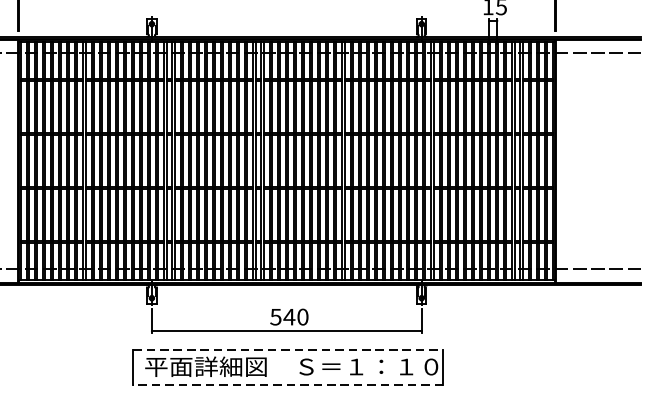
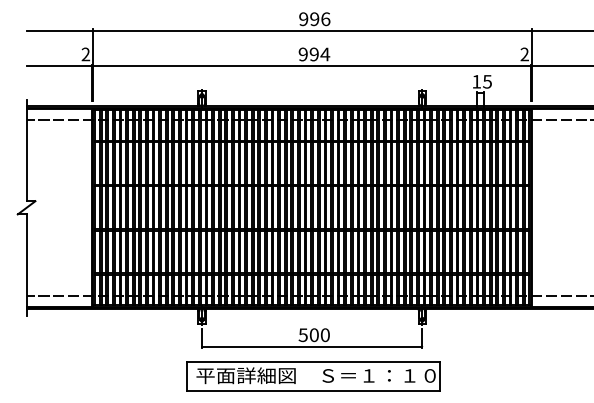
text: (289, 317) -> (314, 335), 540 -> 500
line: (288, 350) -> (313, 362), dashed -> solid
line: (288, 384) -> (313, 390), dashed -> solid

